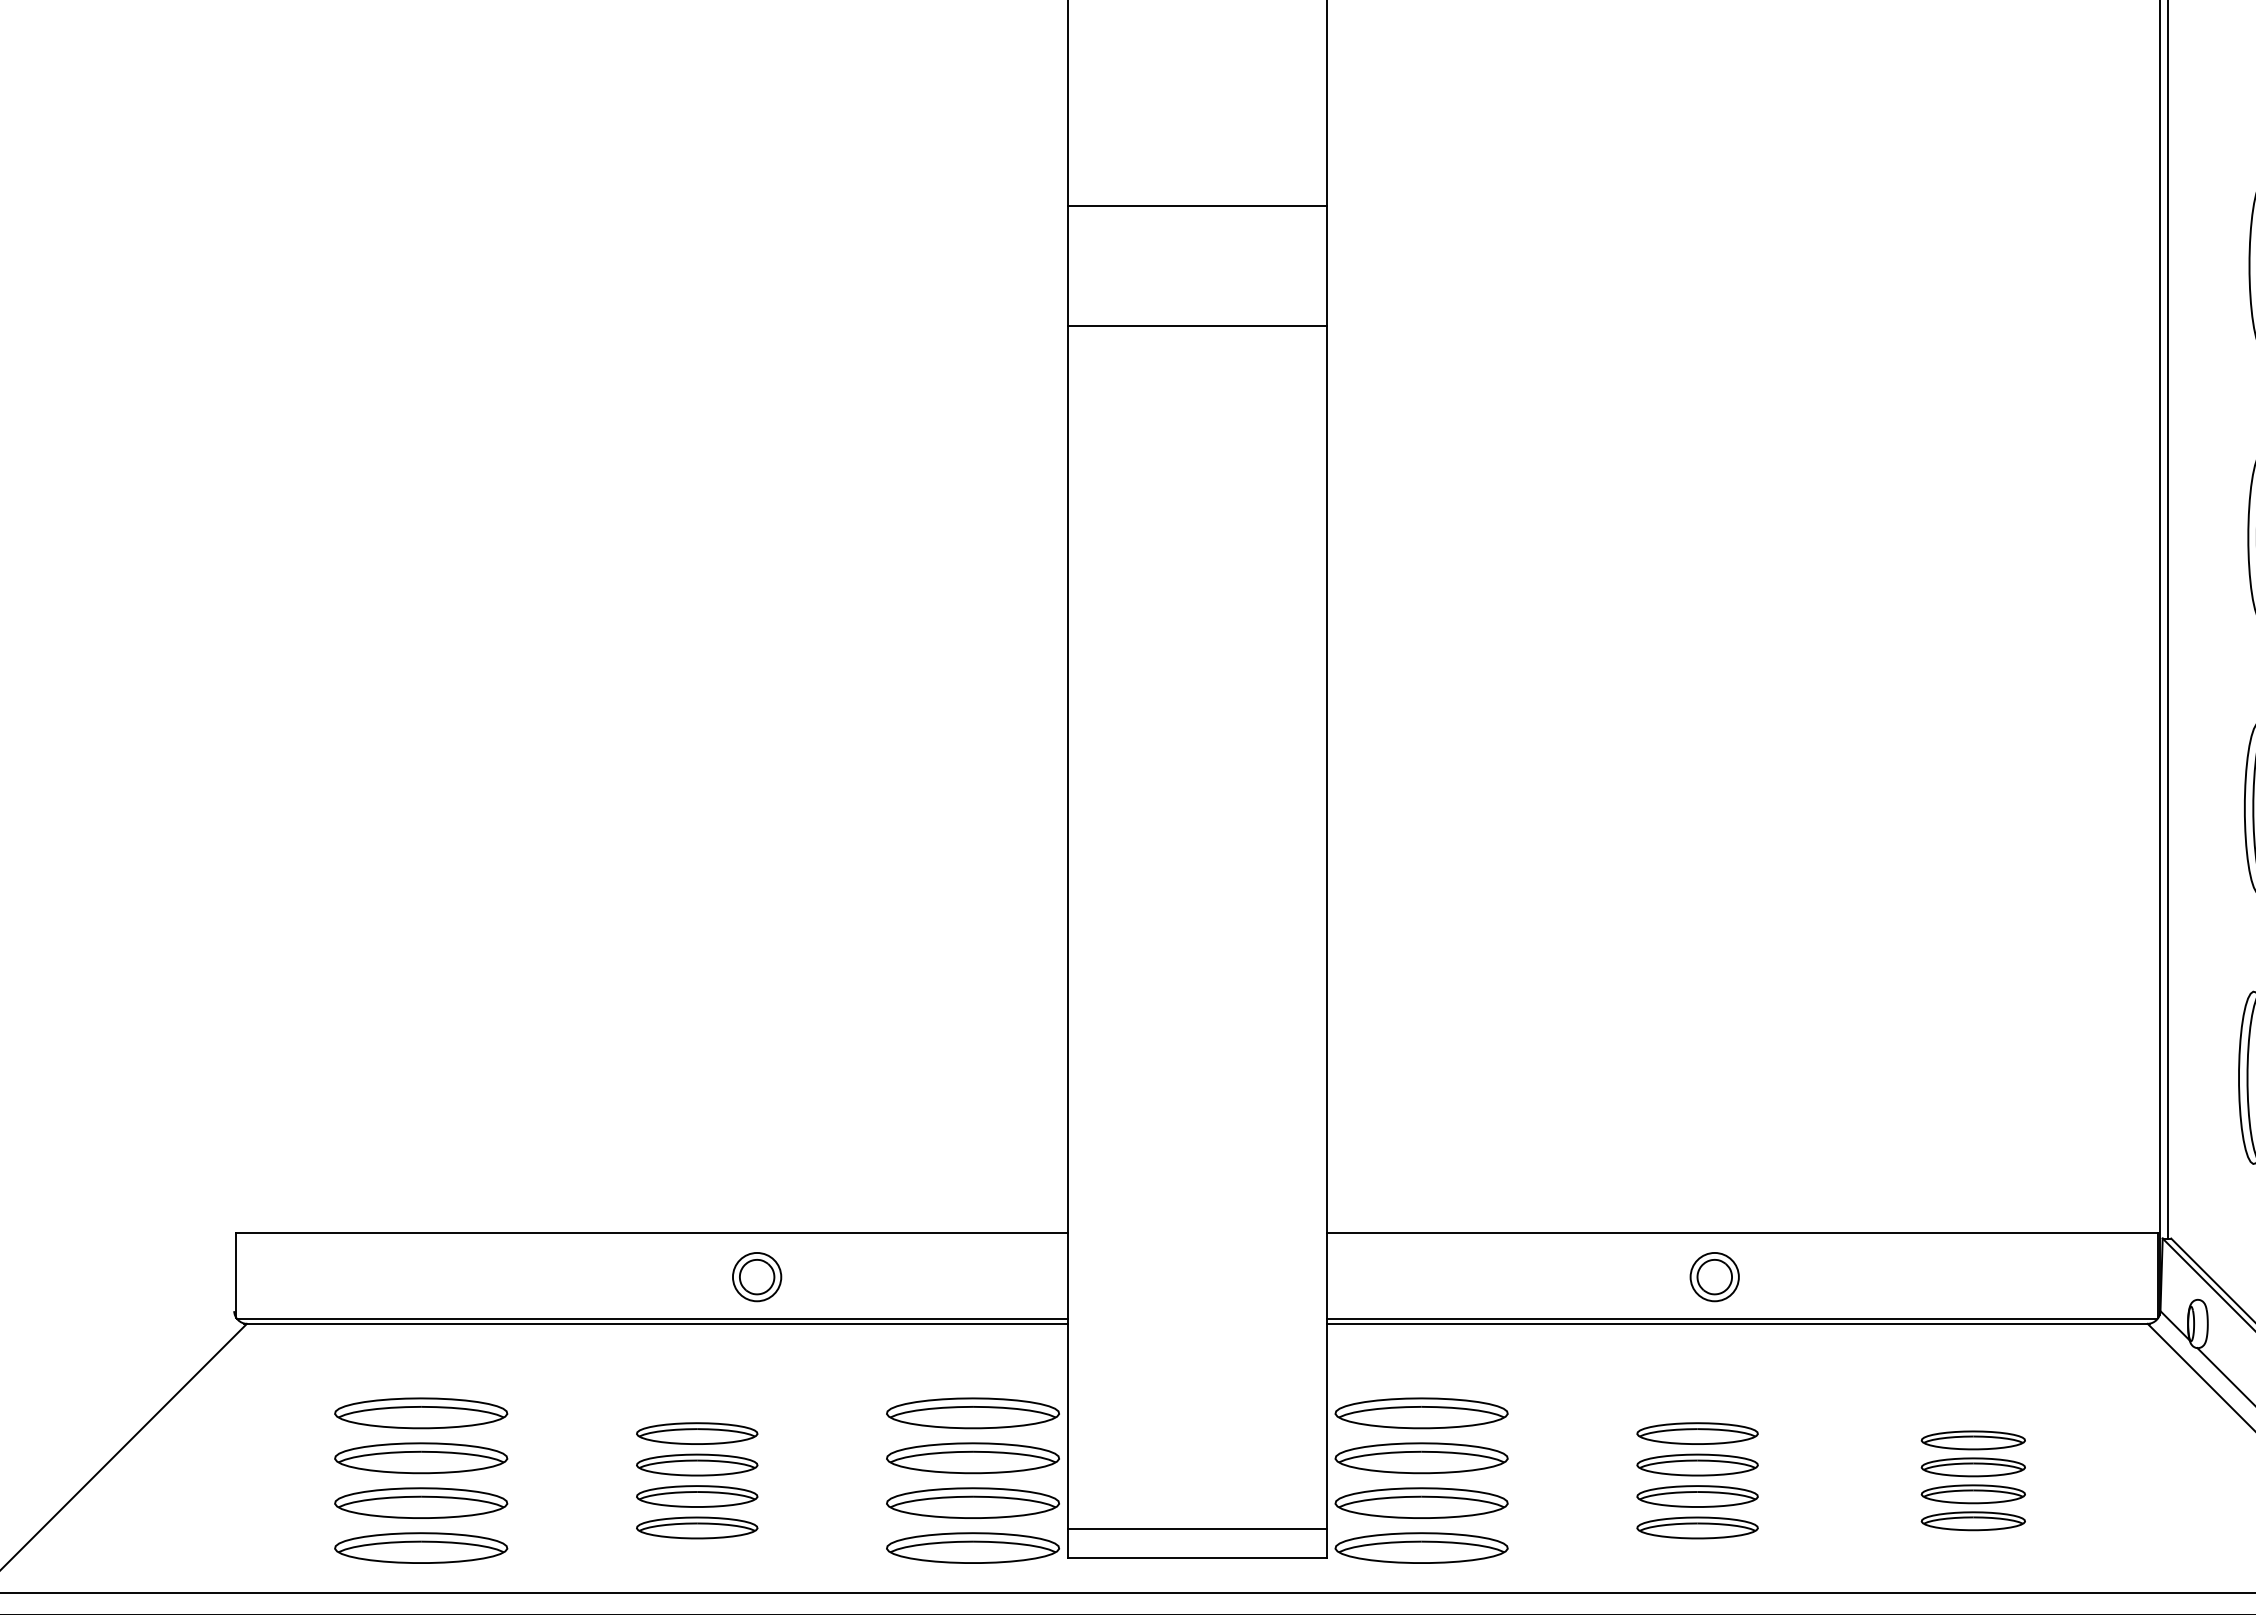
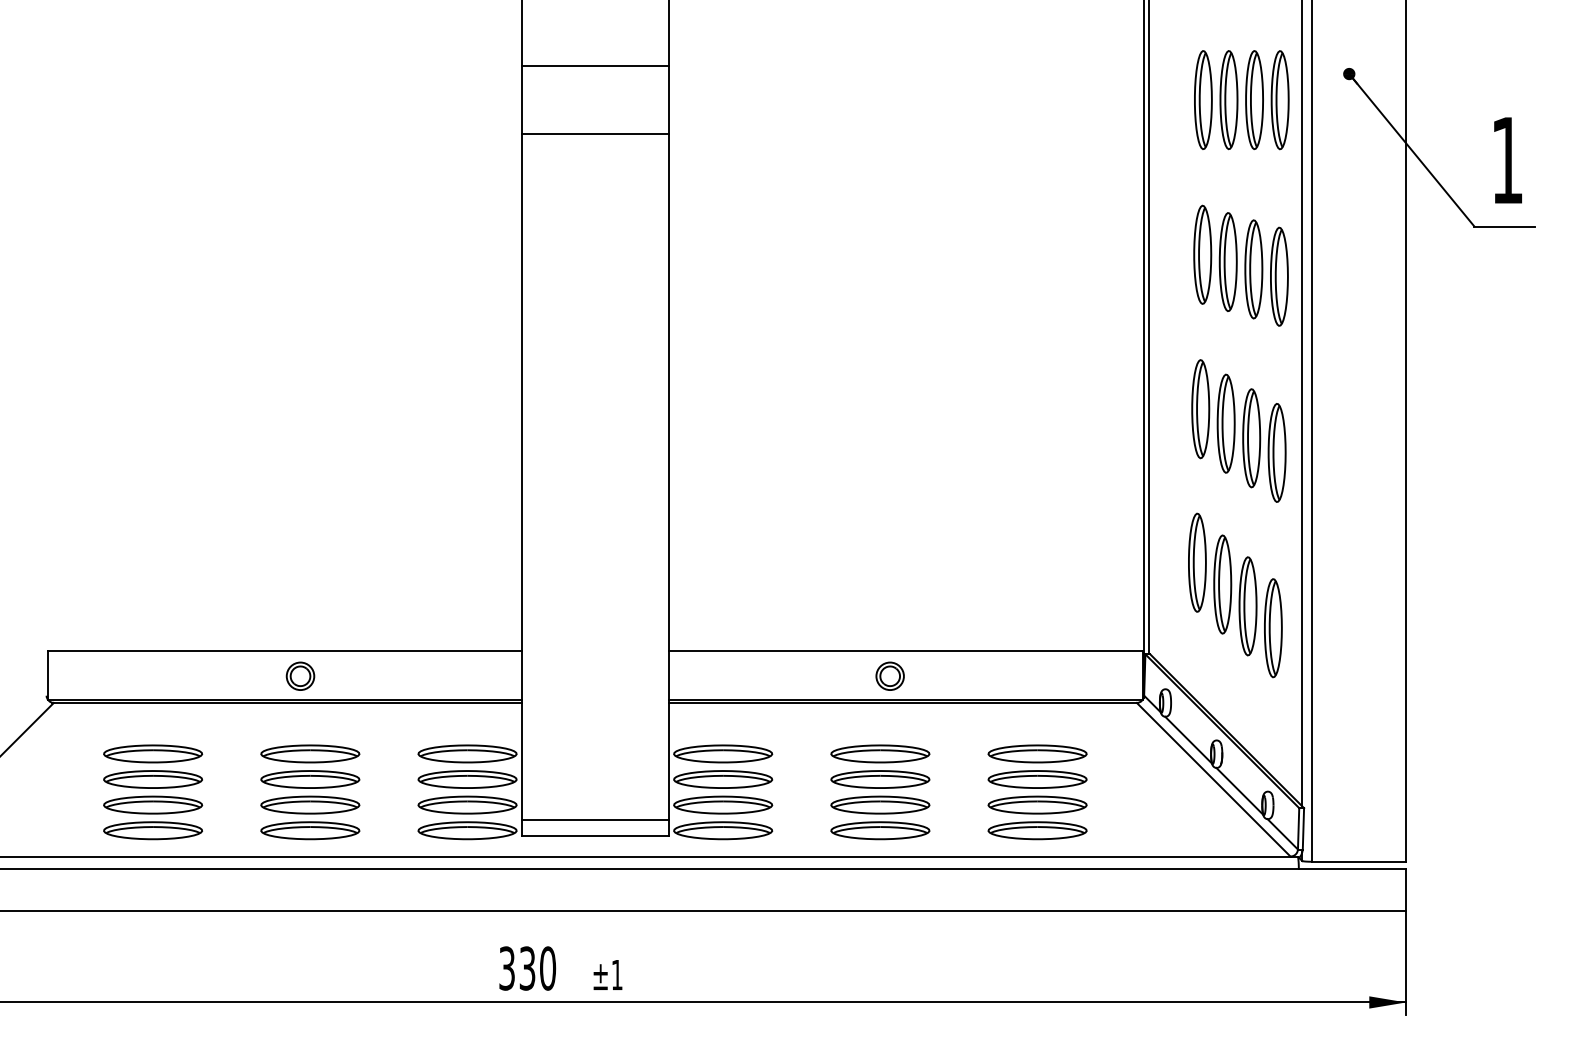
part: (757, 1275) -> (300, 675), moved
part: (697, 1481) -> (310, 792), size x1.43
part: (1697, 1481) -> (880, 792), size x1.43
part: (1973, 1481) -> (1037, 792), size x1.67

